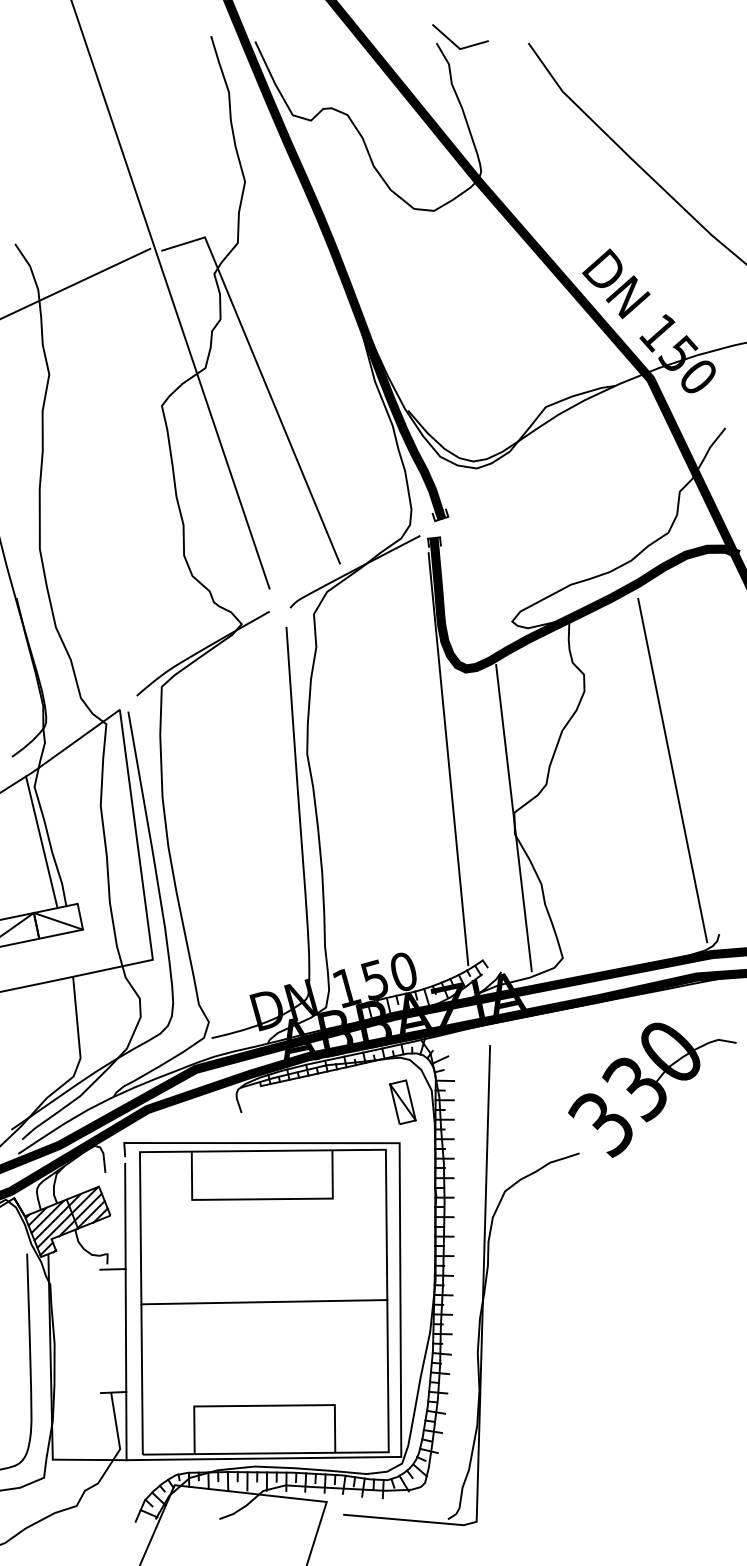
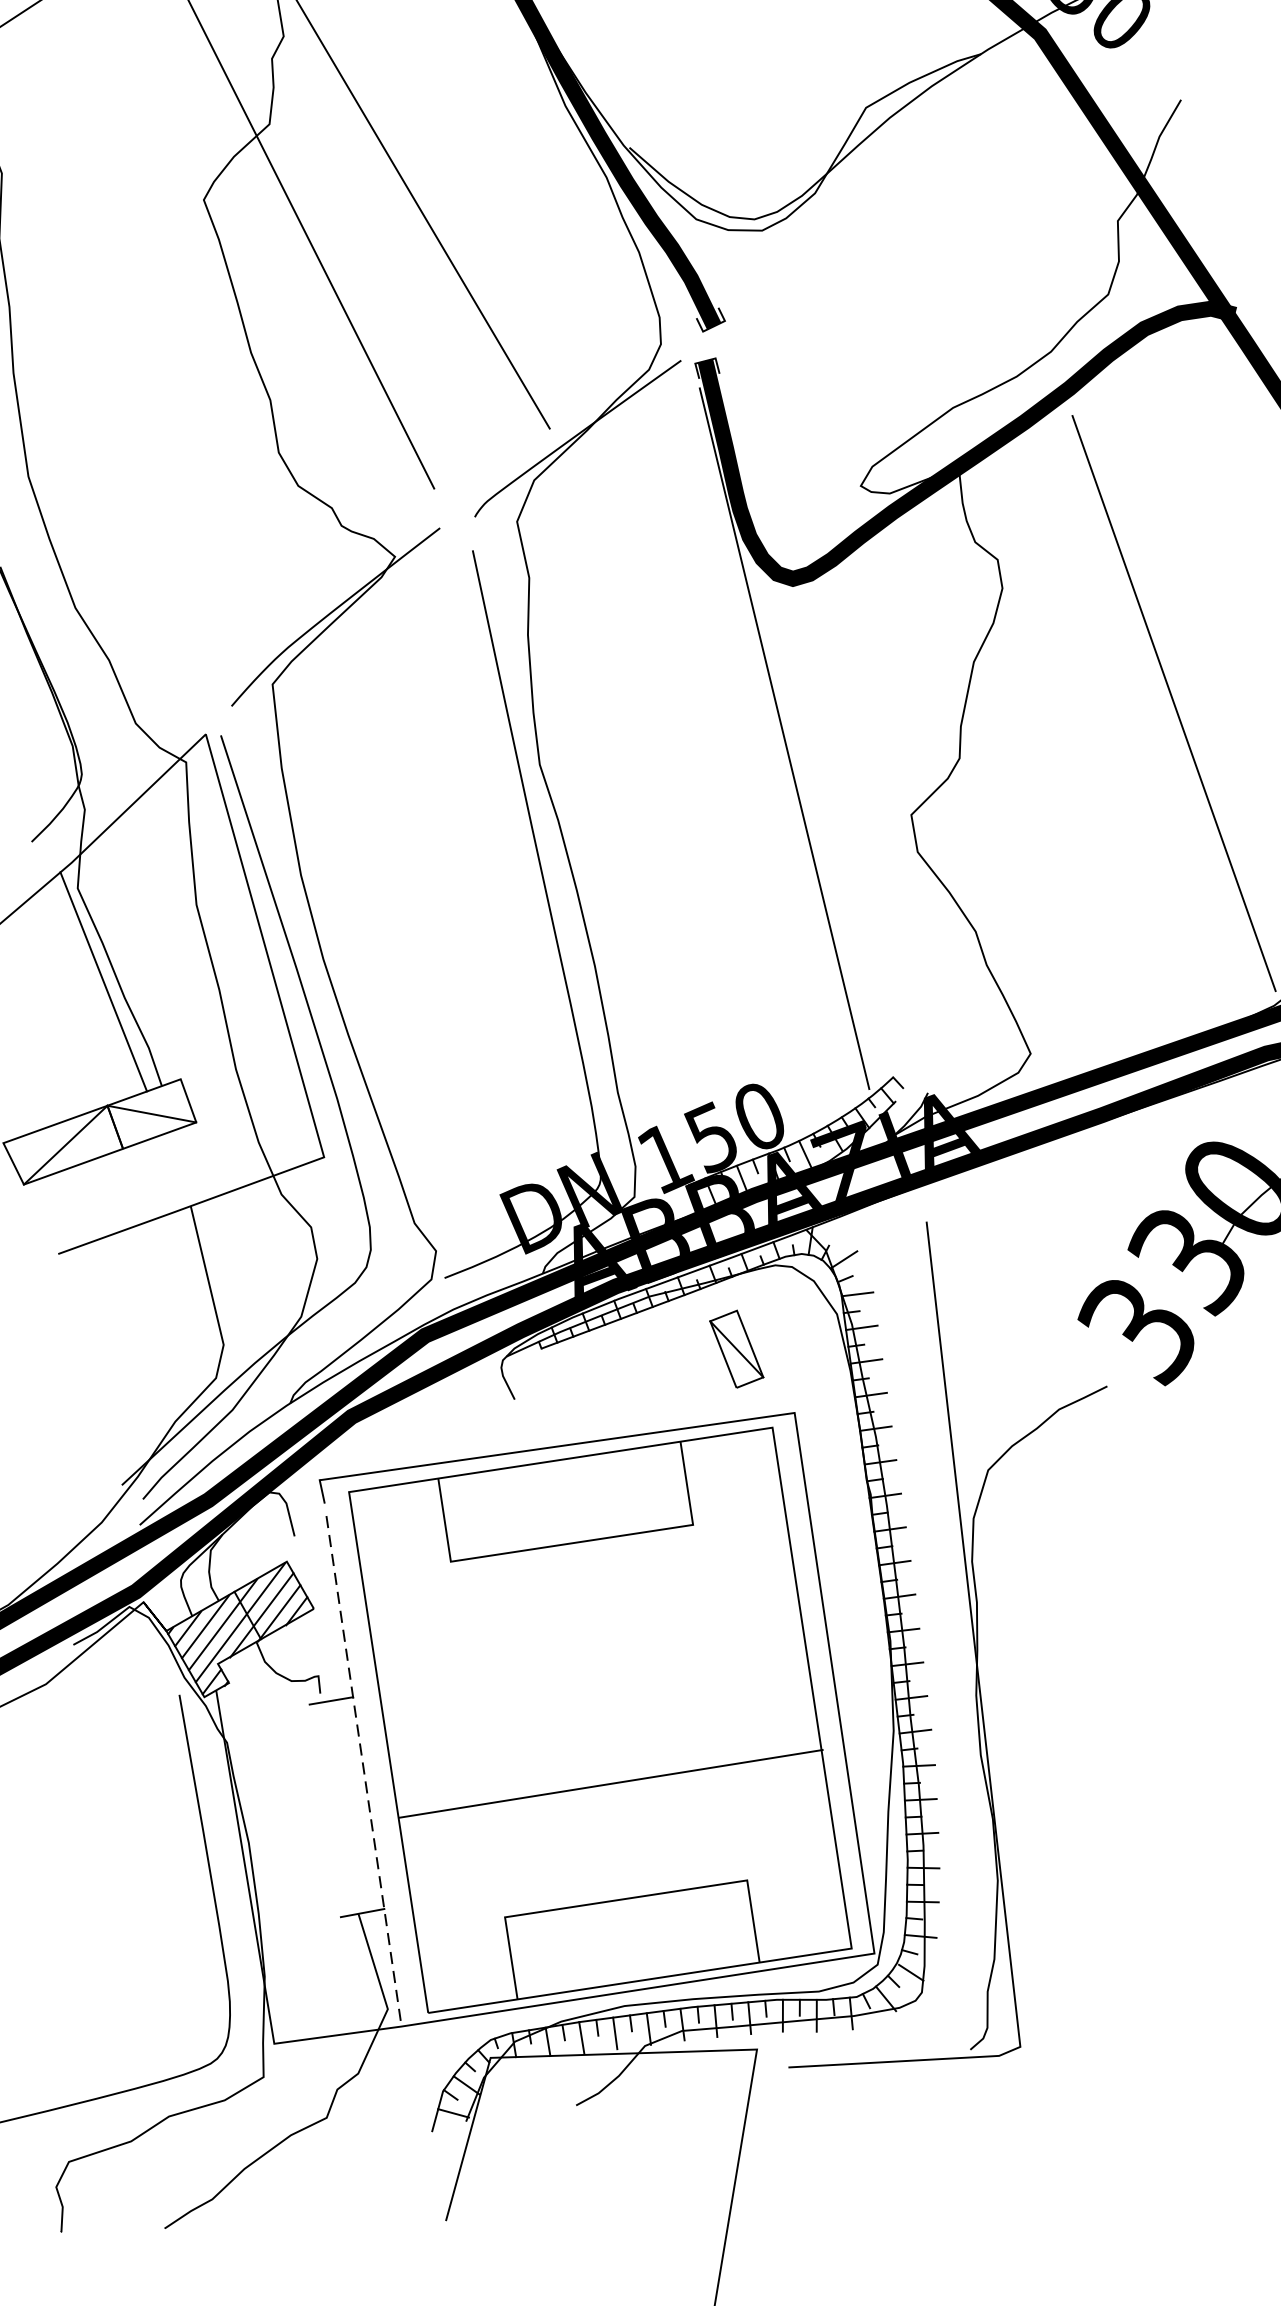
line: (513, 817) -> (911, 823), removed
part: (402, 1101) -> (735, 1347), moved
line: (264, 1302) -> (611, 1784), moved
line: (125, 1312) -> (363, 1772), solid -> dashed

